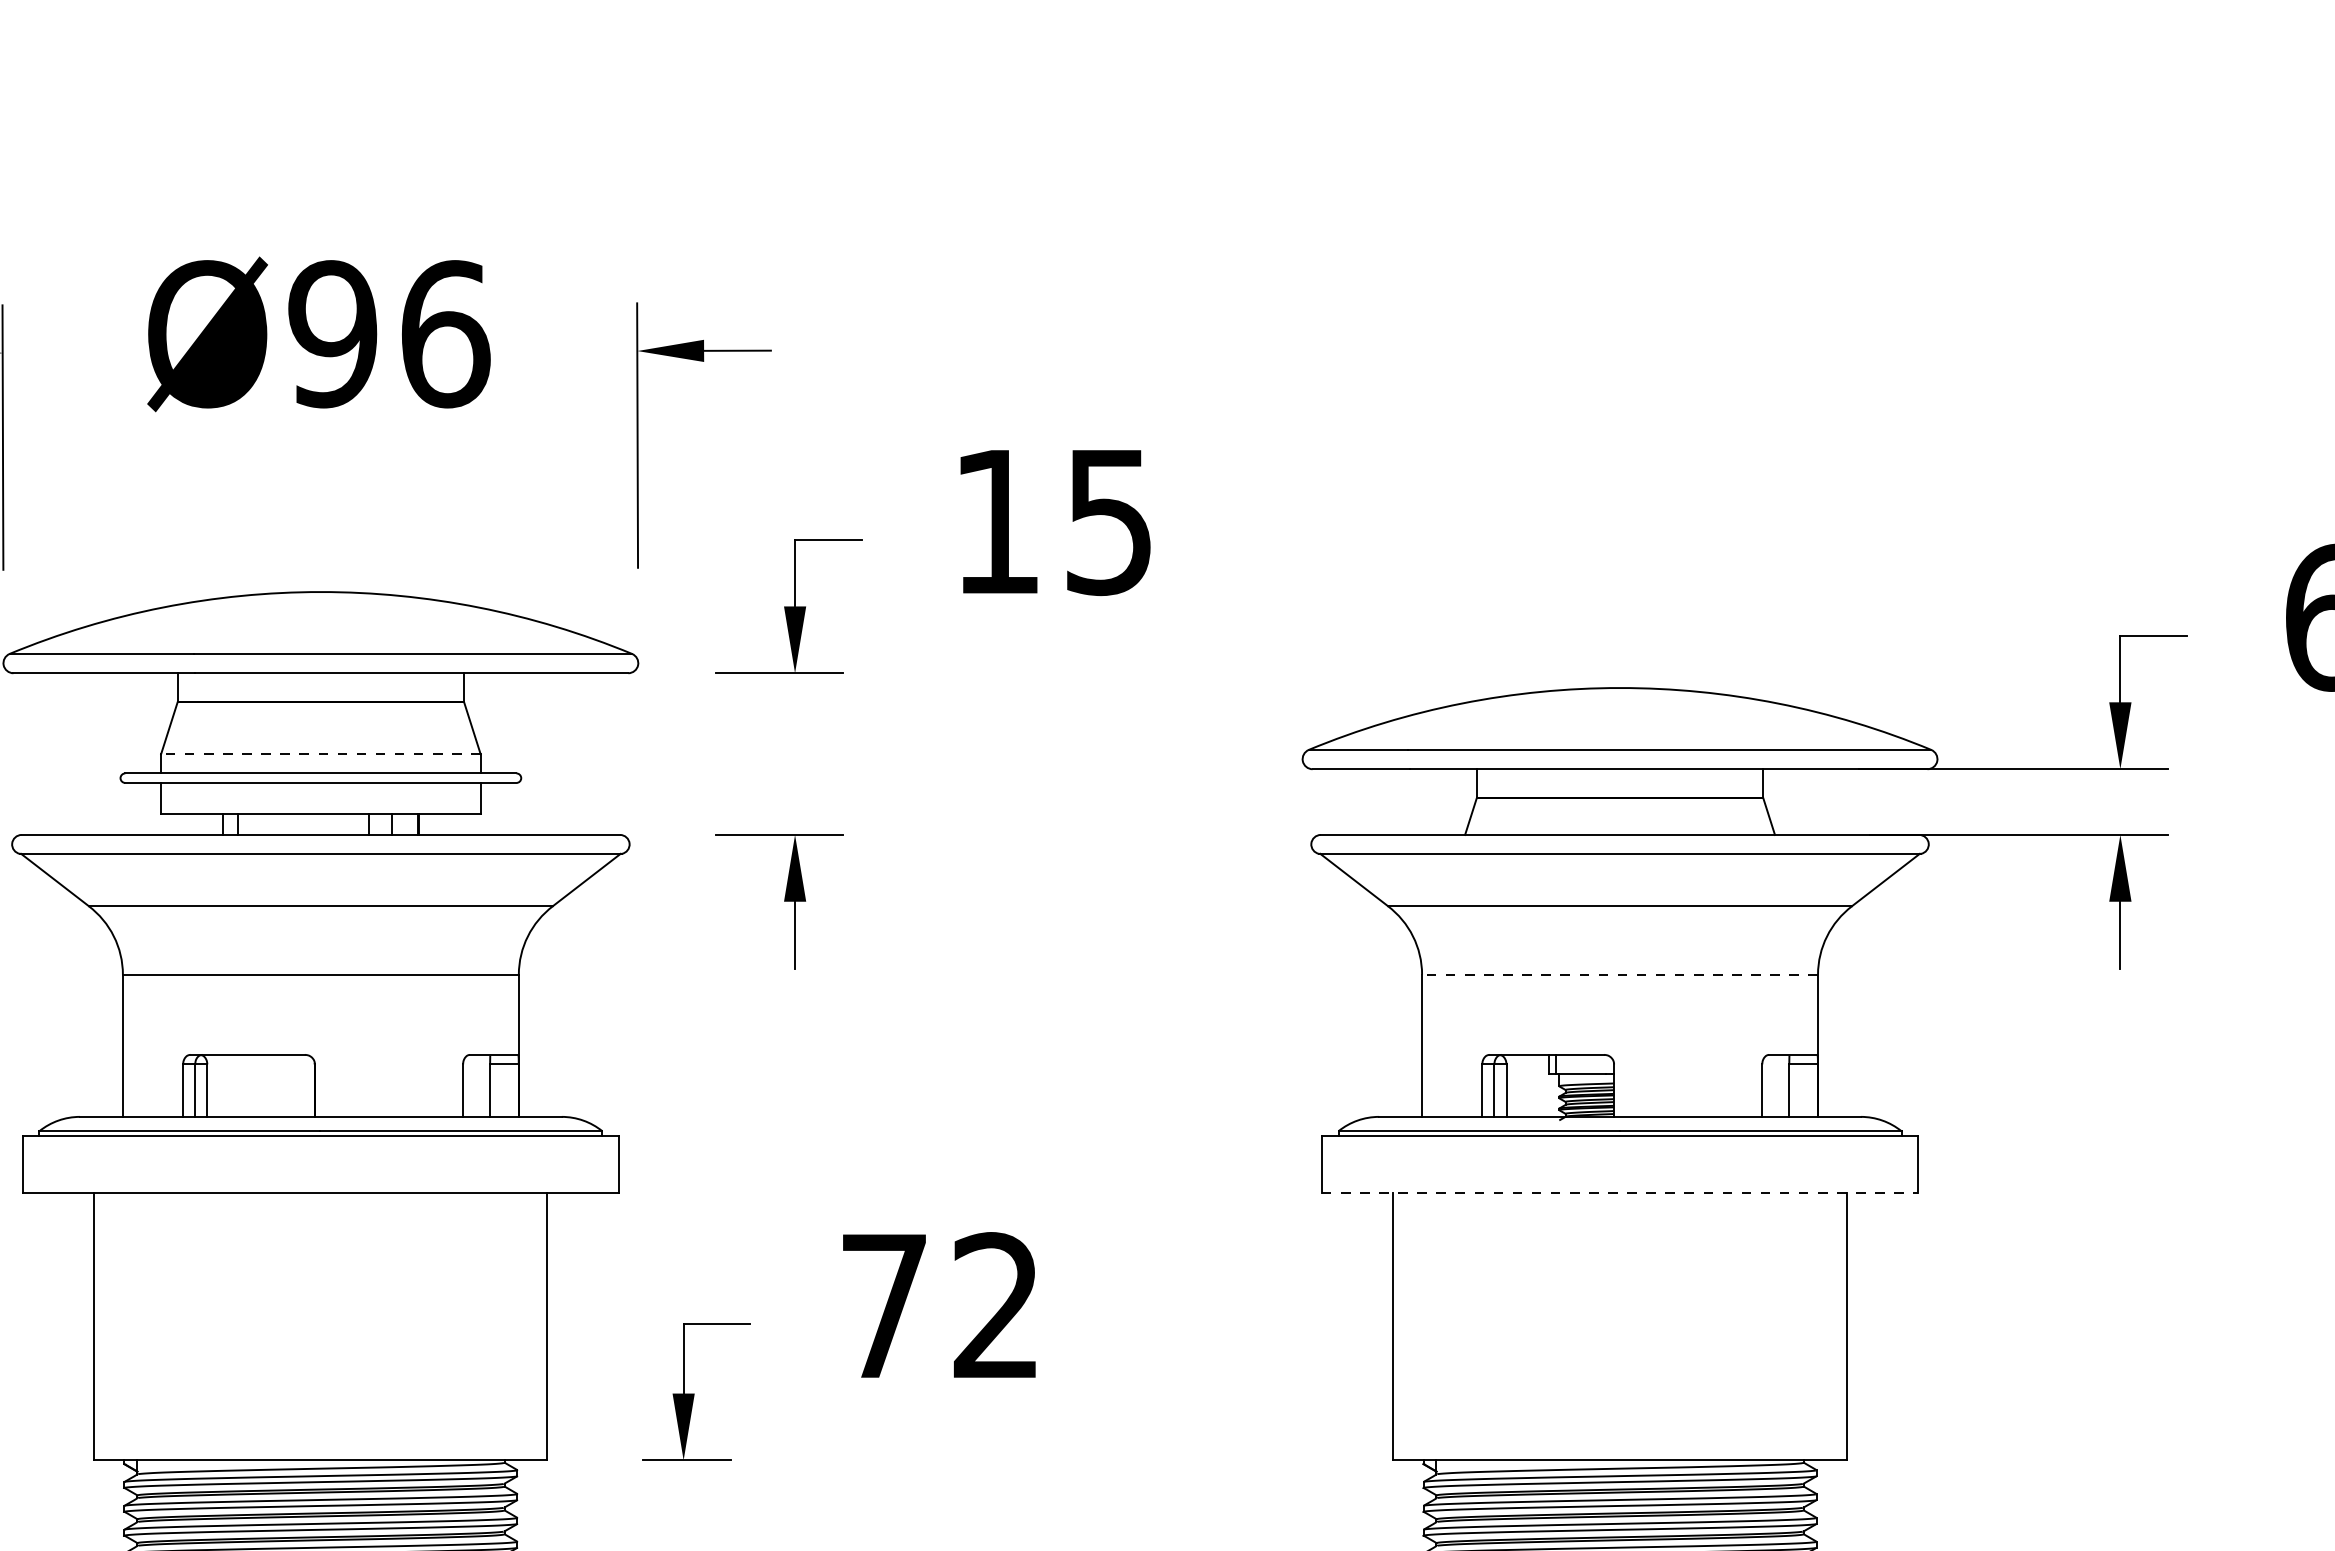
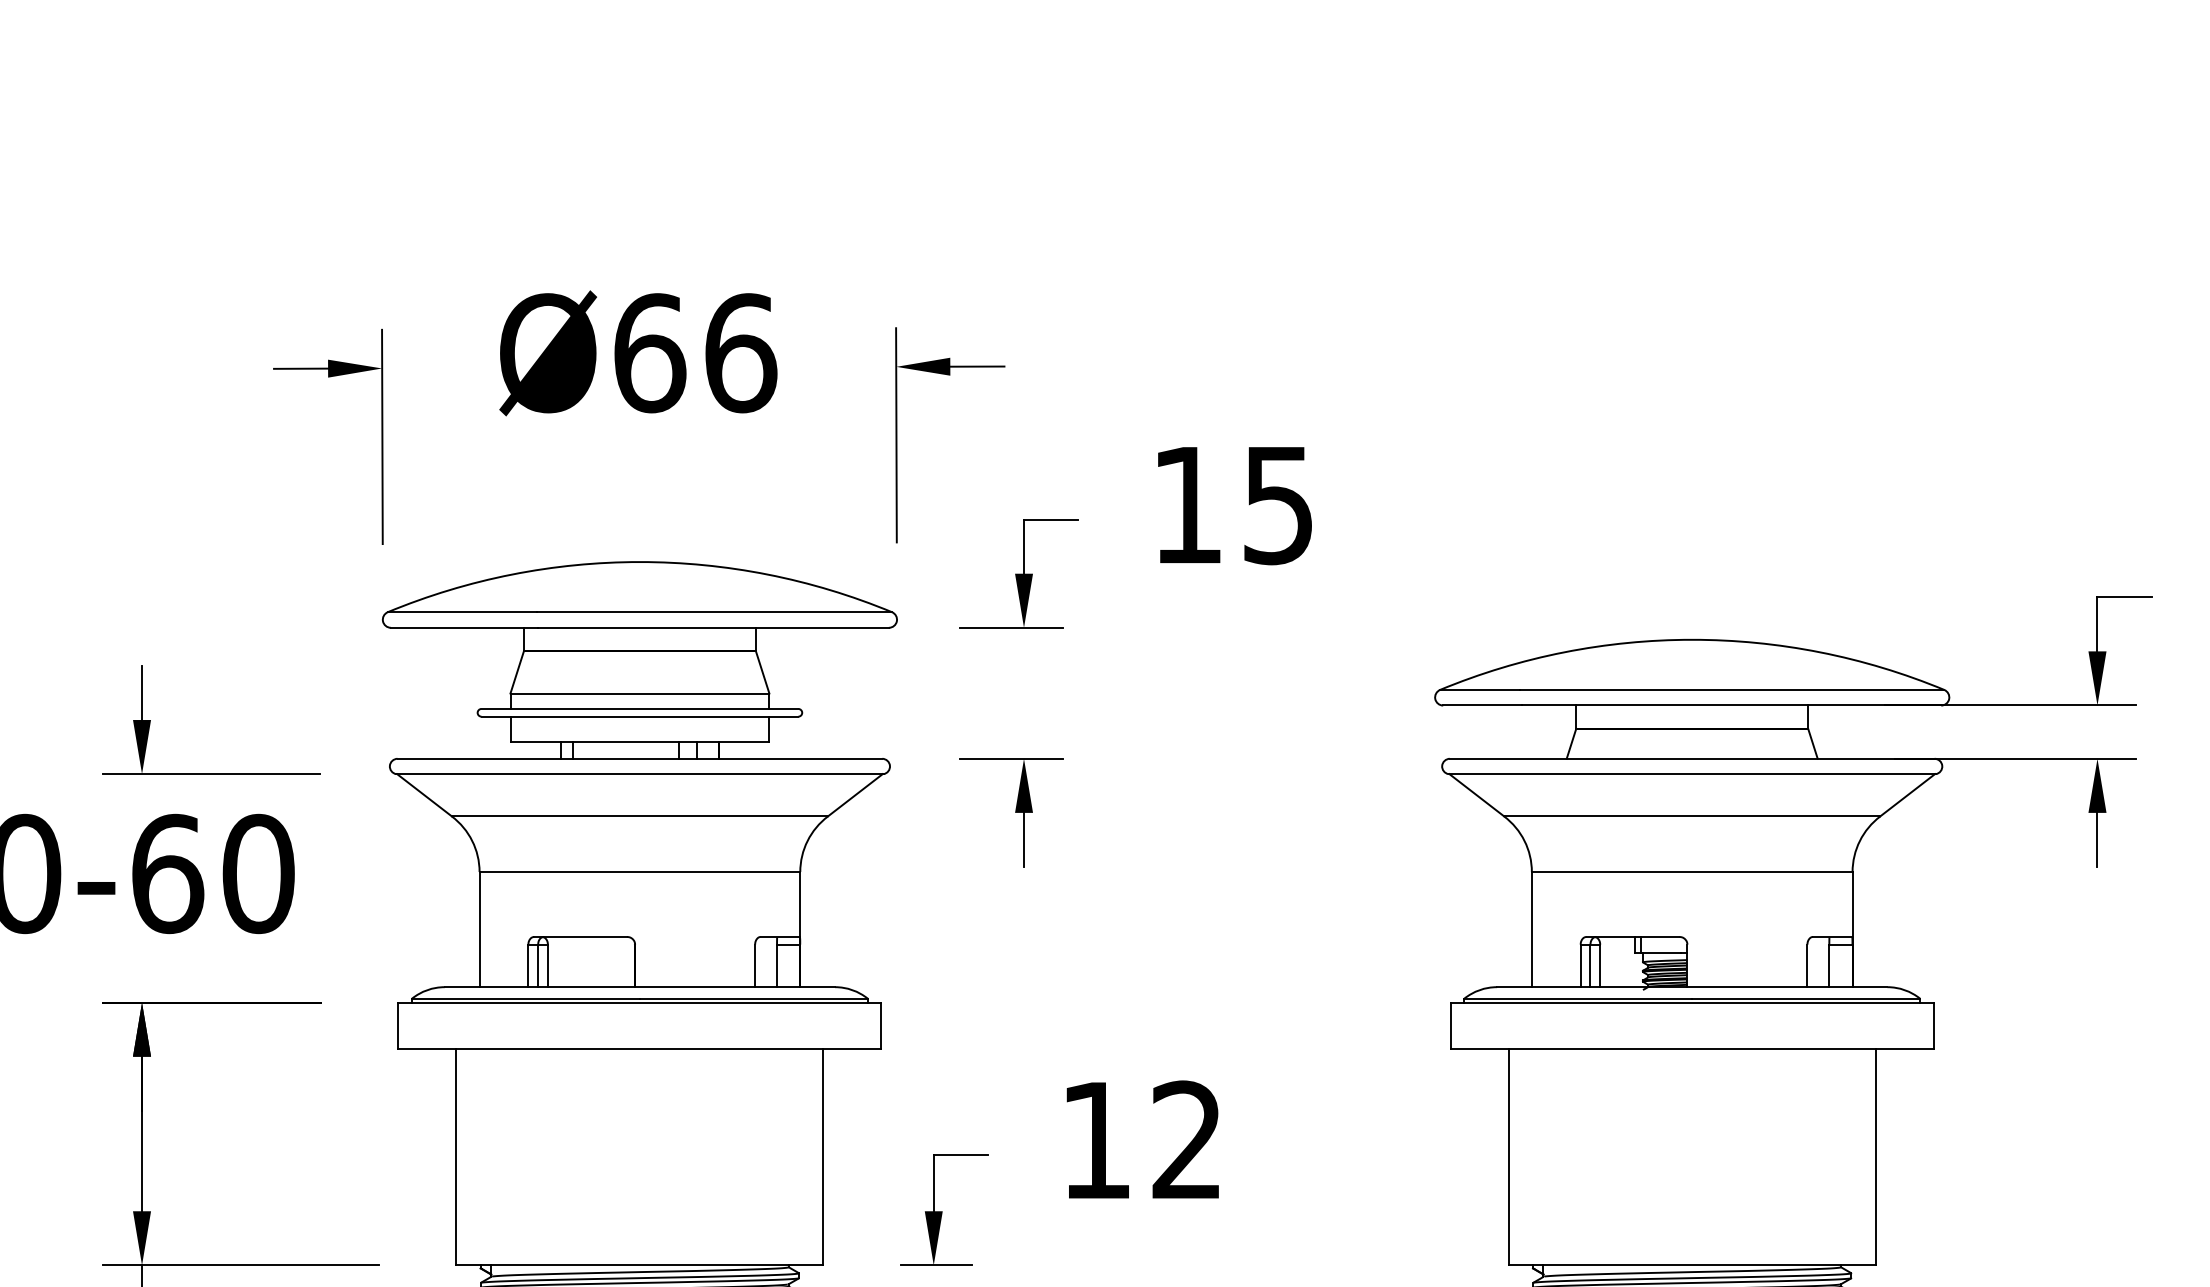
text: (332, 334) -> (649, 353), Ø96 -> Ø66
line: (320, 754) -> (639, 693), dashed -> solid
line: (1619, 975) -> (1691, 872), dashed -> solid
line: (1620, 1192) -> (1692, 1048), dashed -> solid
text: (883, 1306) -> (1095, 1140), 72 -> 12

